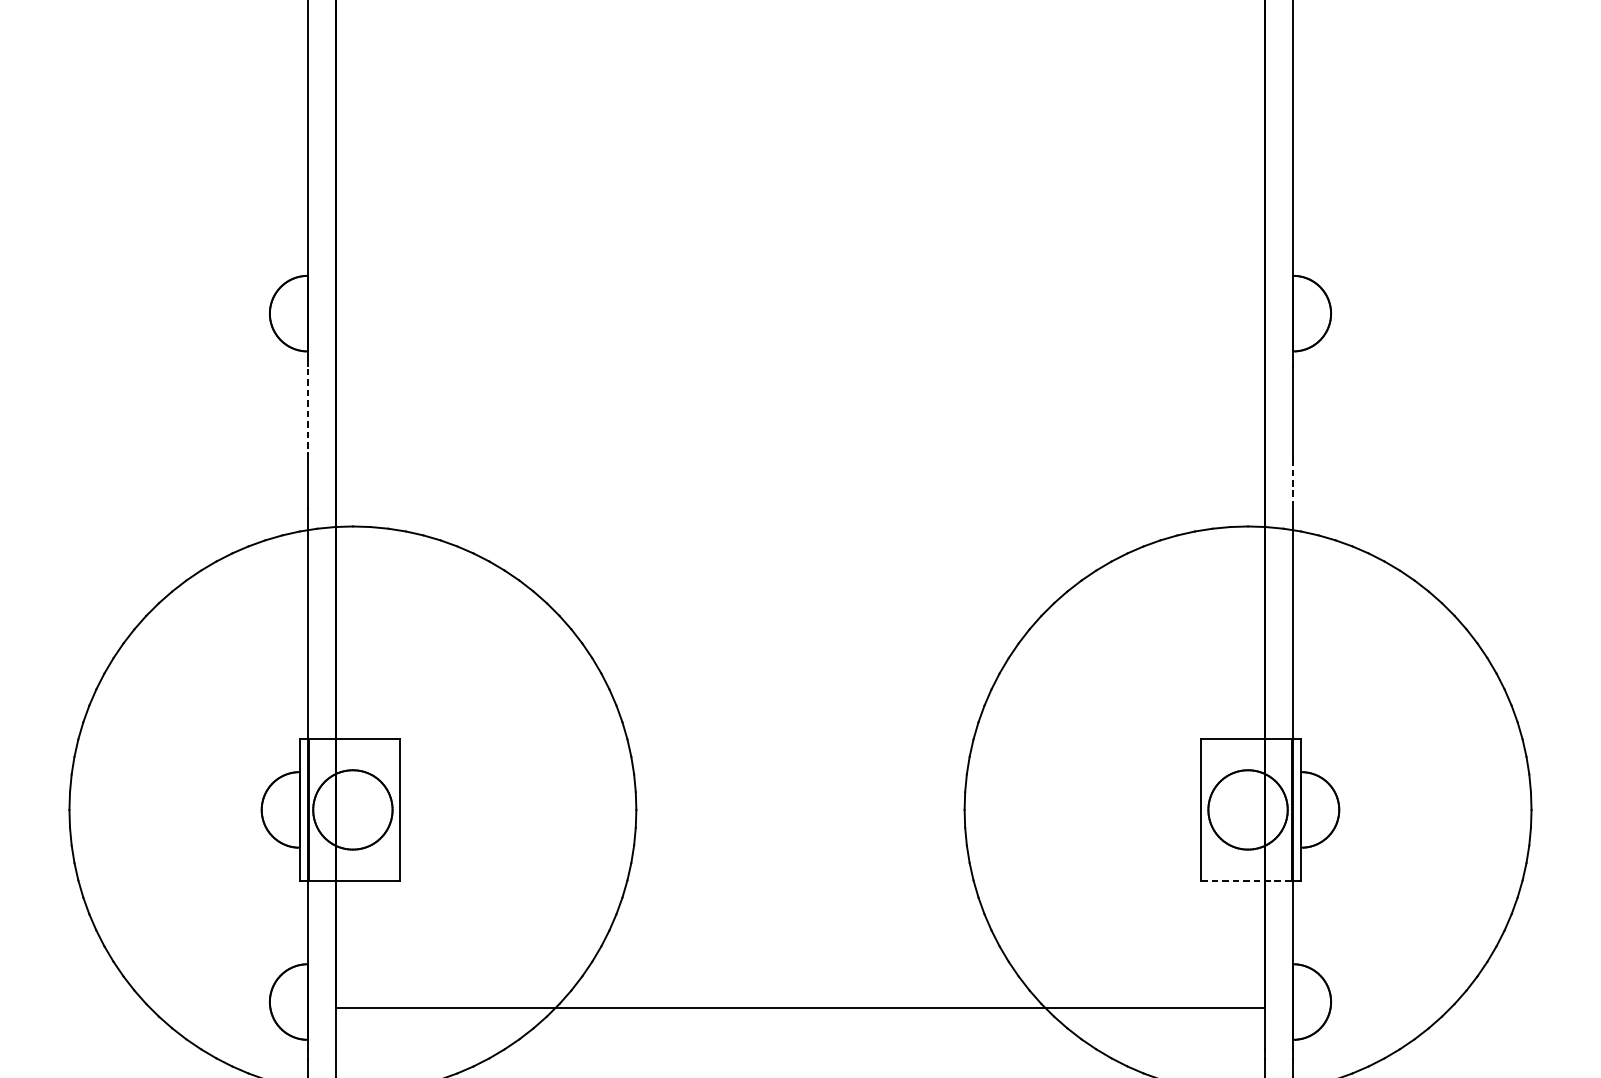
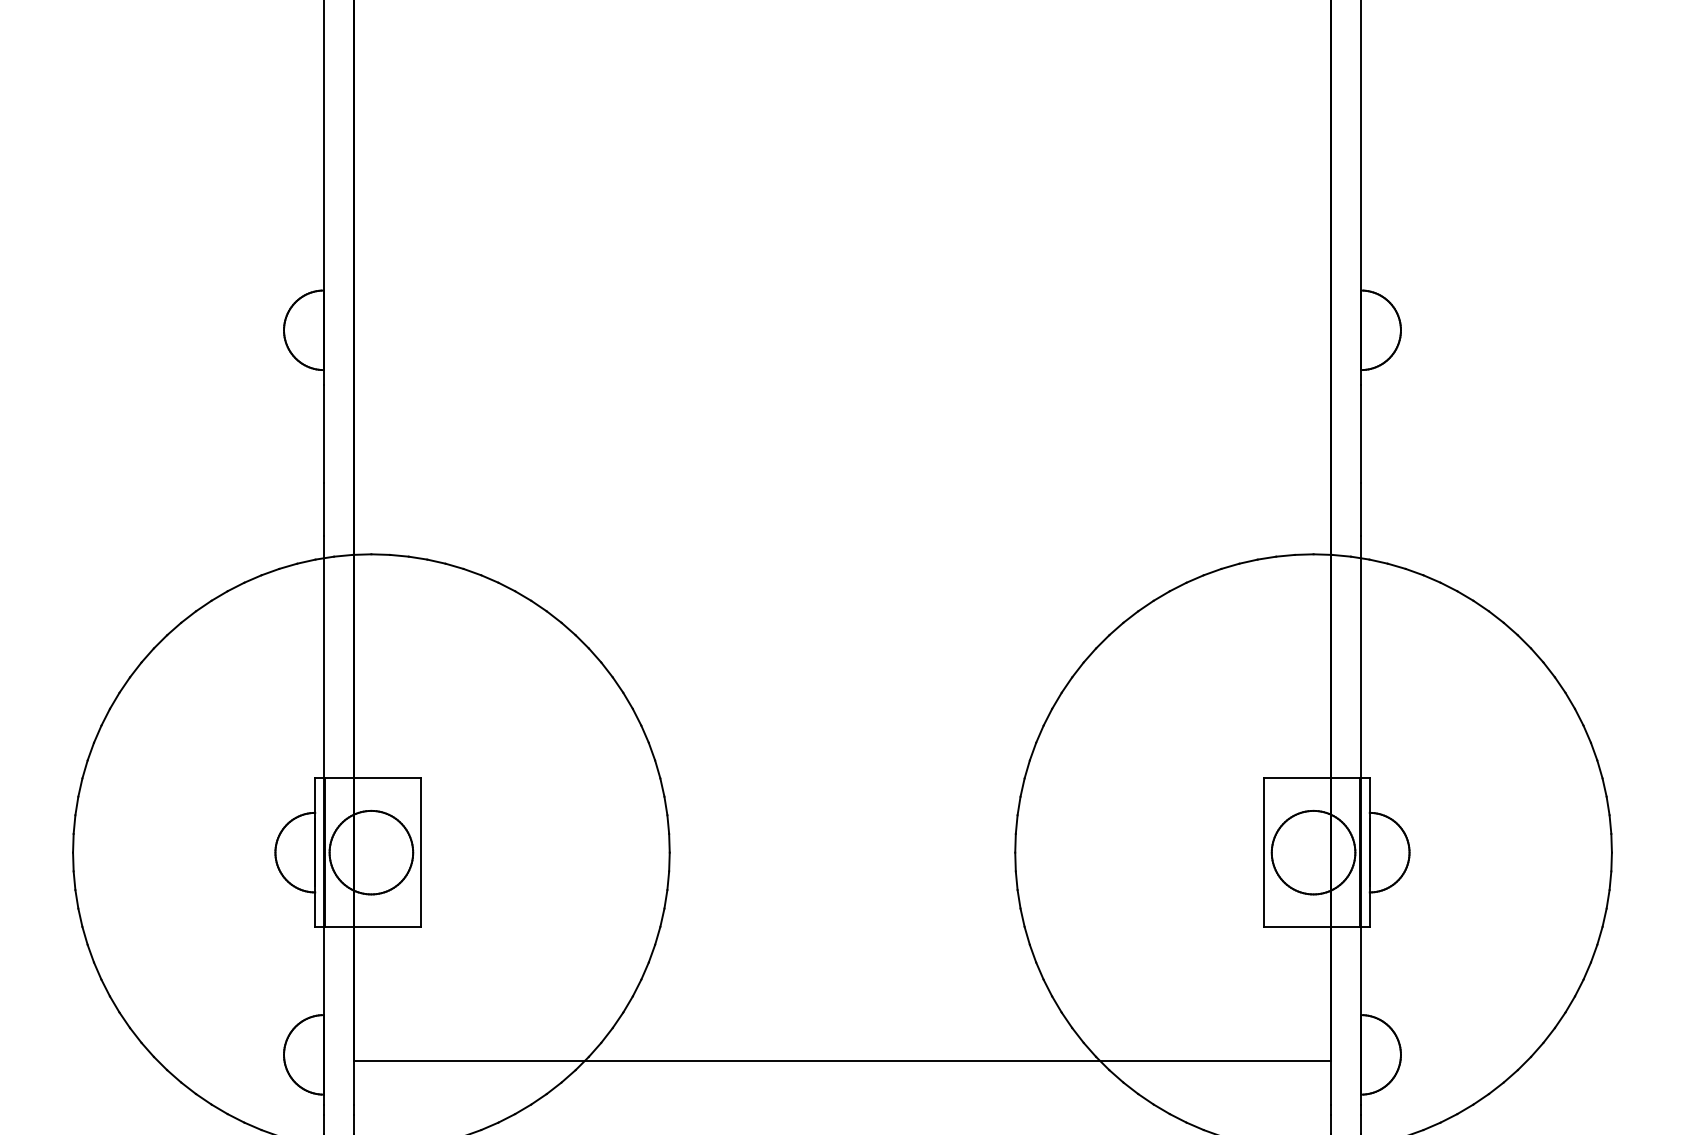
line: (307, 411) -> (323, 433), dashed -> solid
line: (1293, 484) -> (1361, 510), dashed -> solid
line: (1247, 881) -> (1312, 927), dashed -> solid

